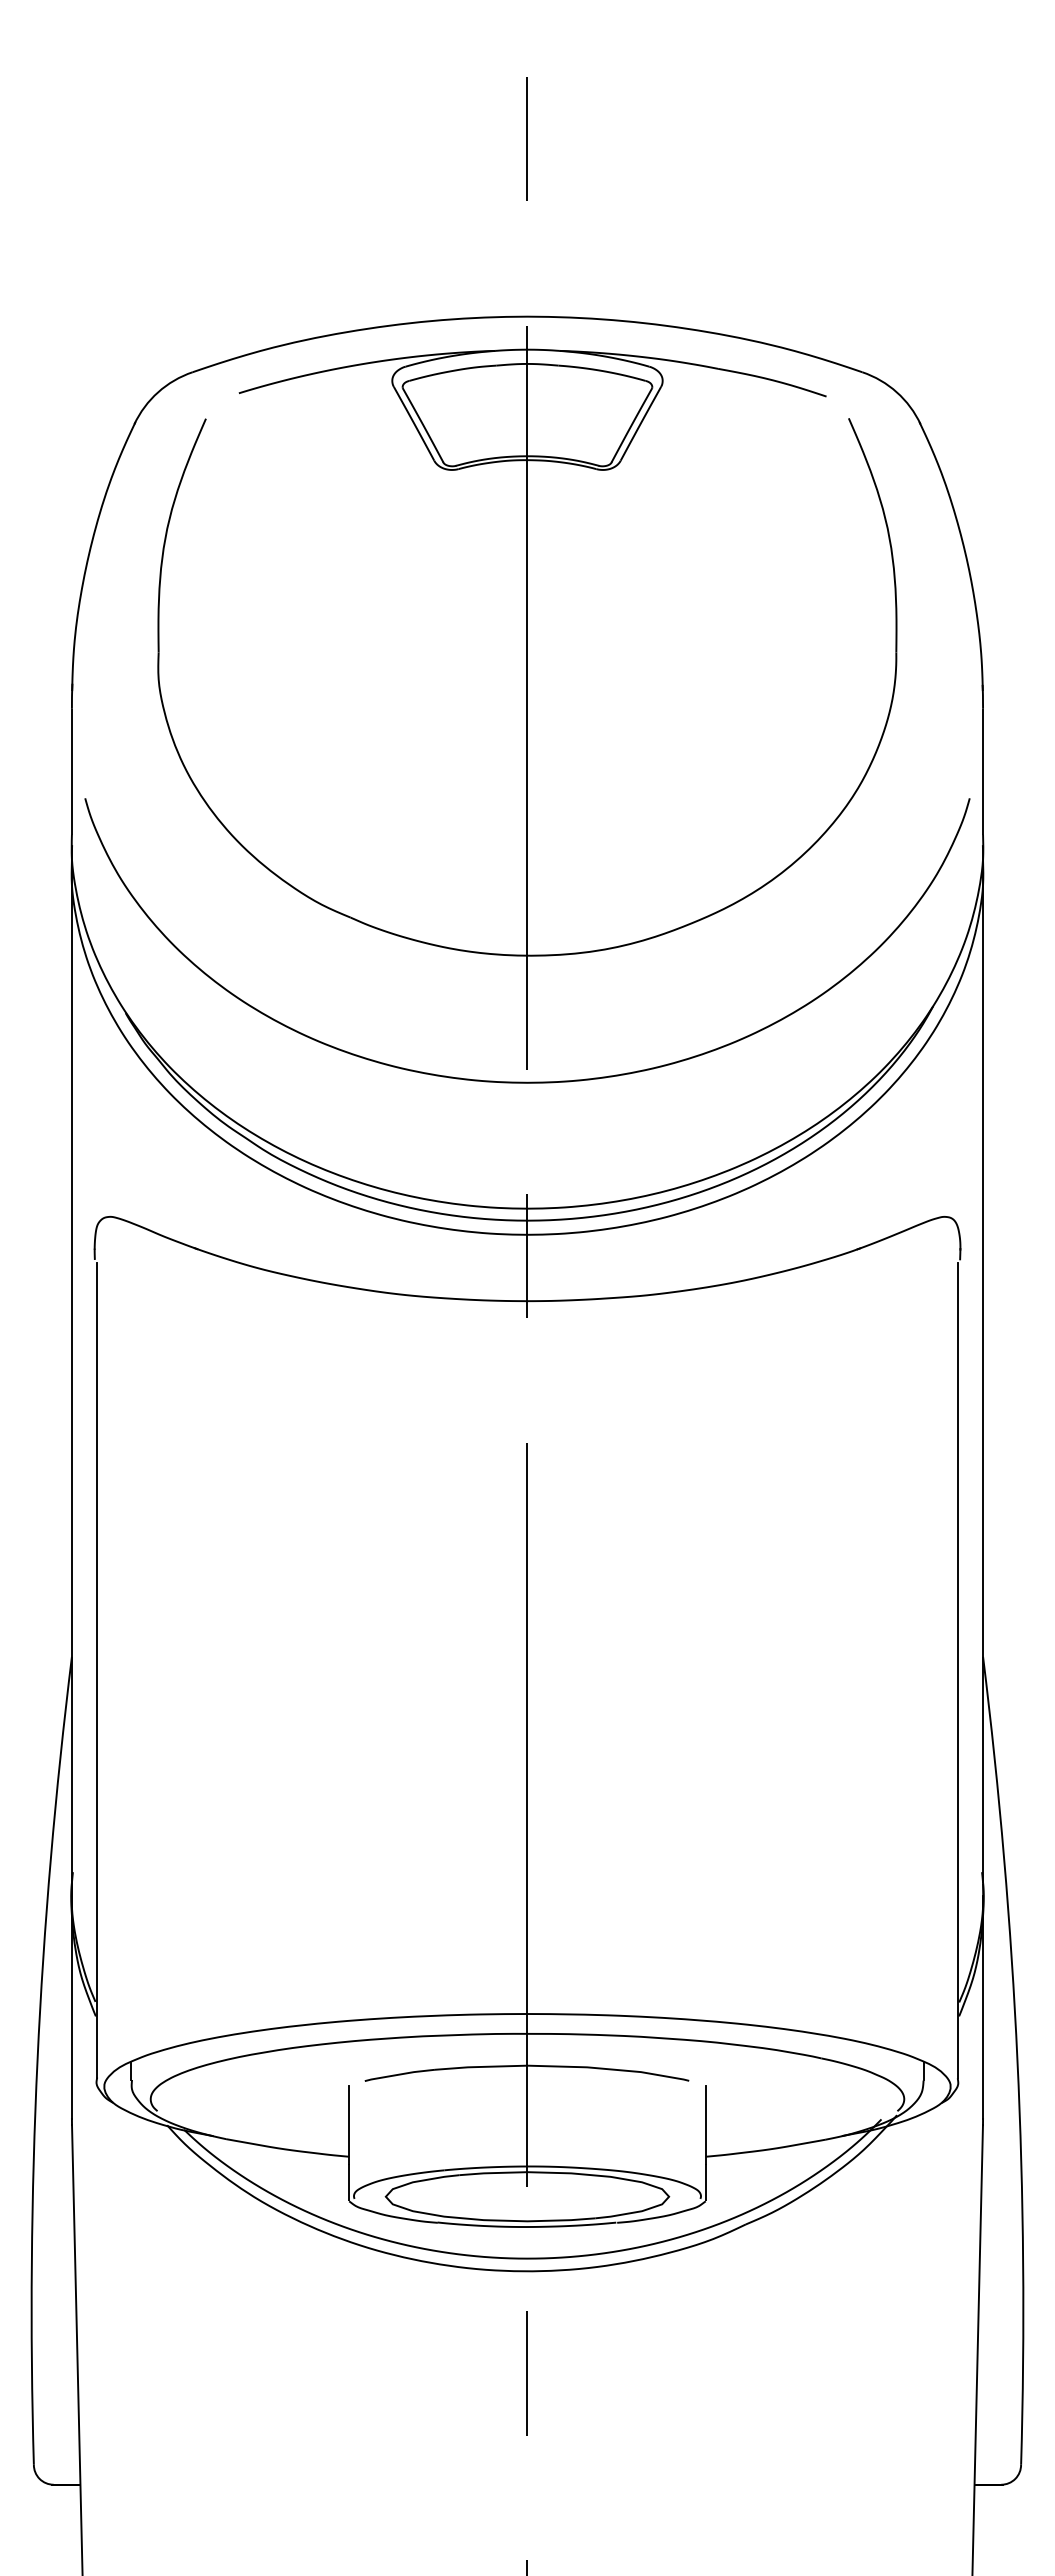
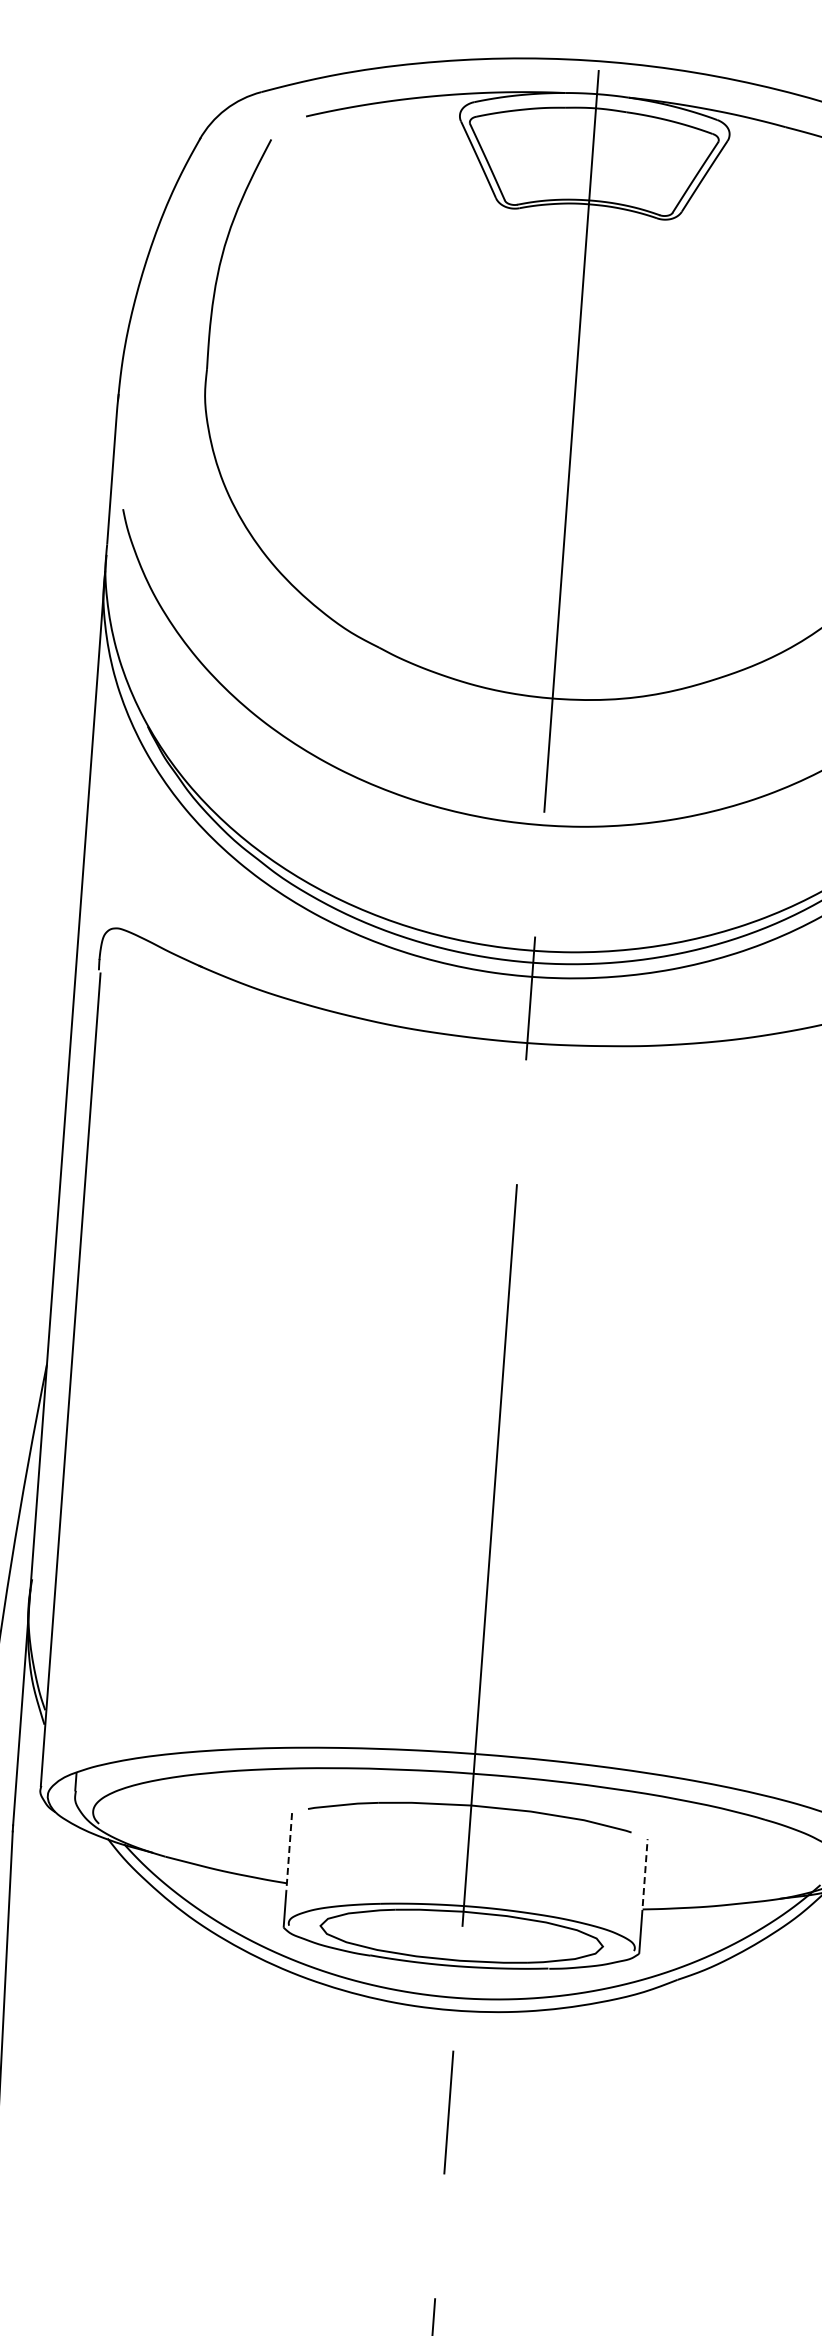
line: (705, 2124) -> (644, 1877), solid -> dashed
line: (349, 2125) -> (289, 1852), solid -> dashed

